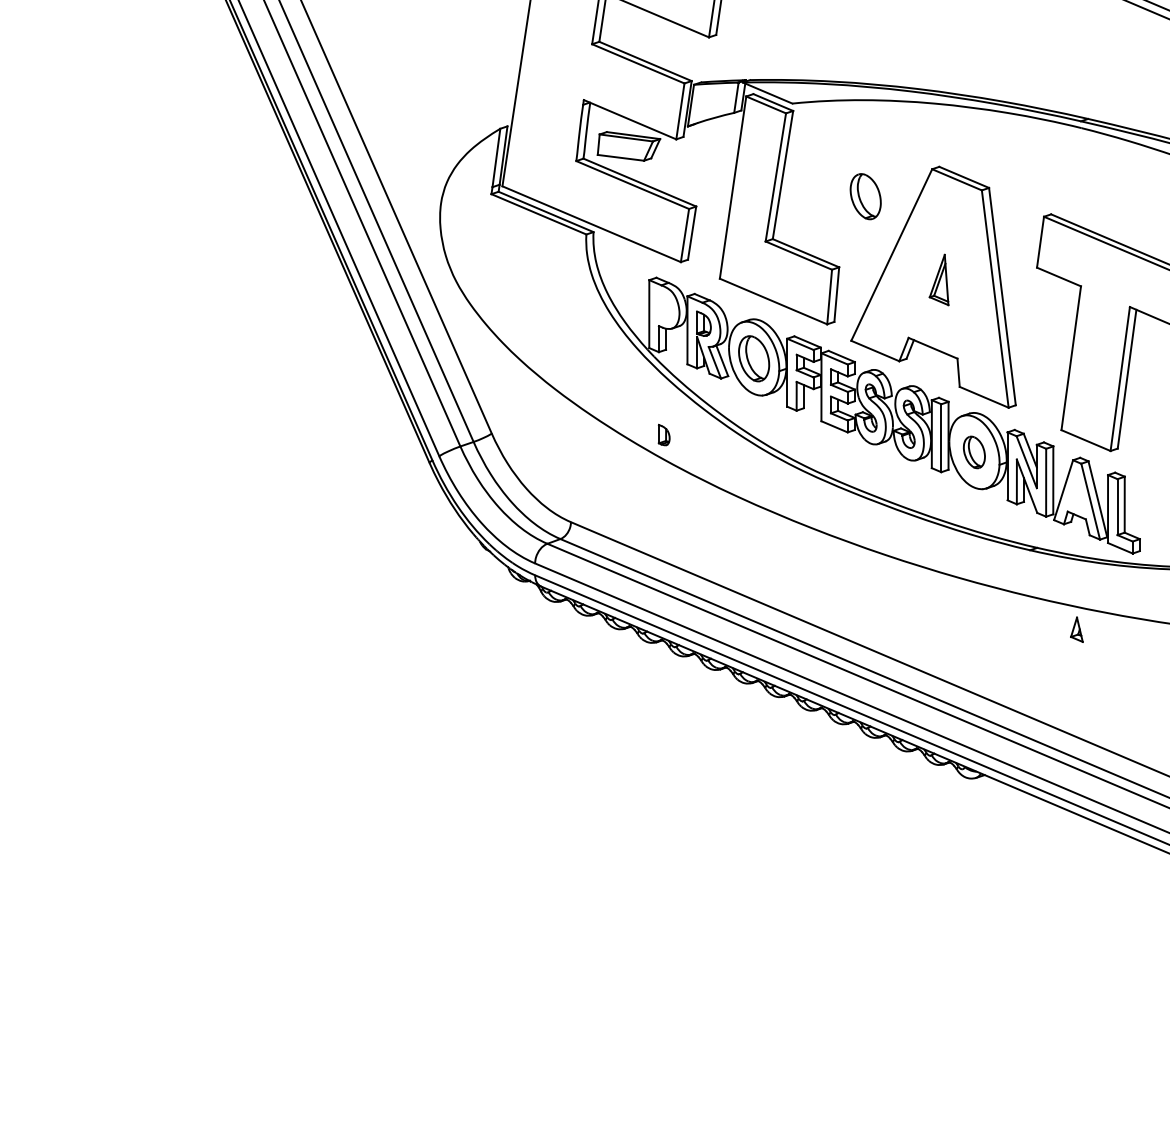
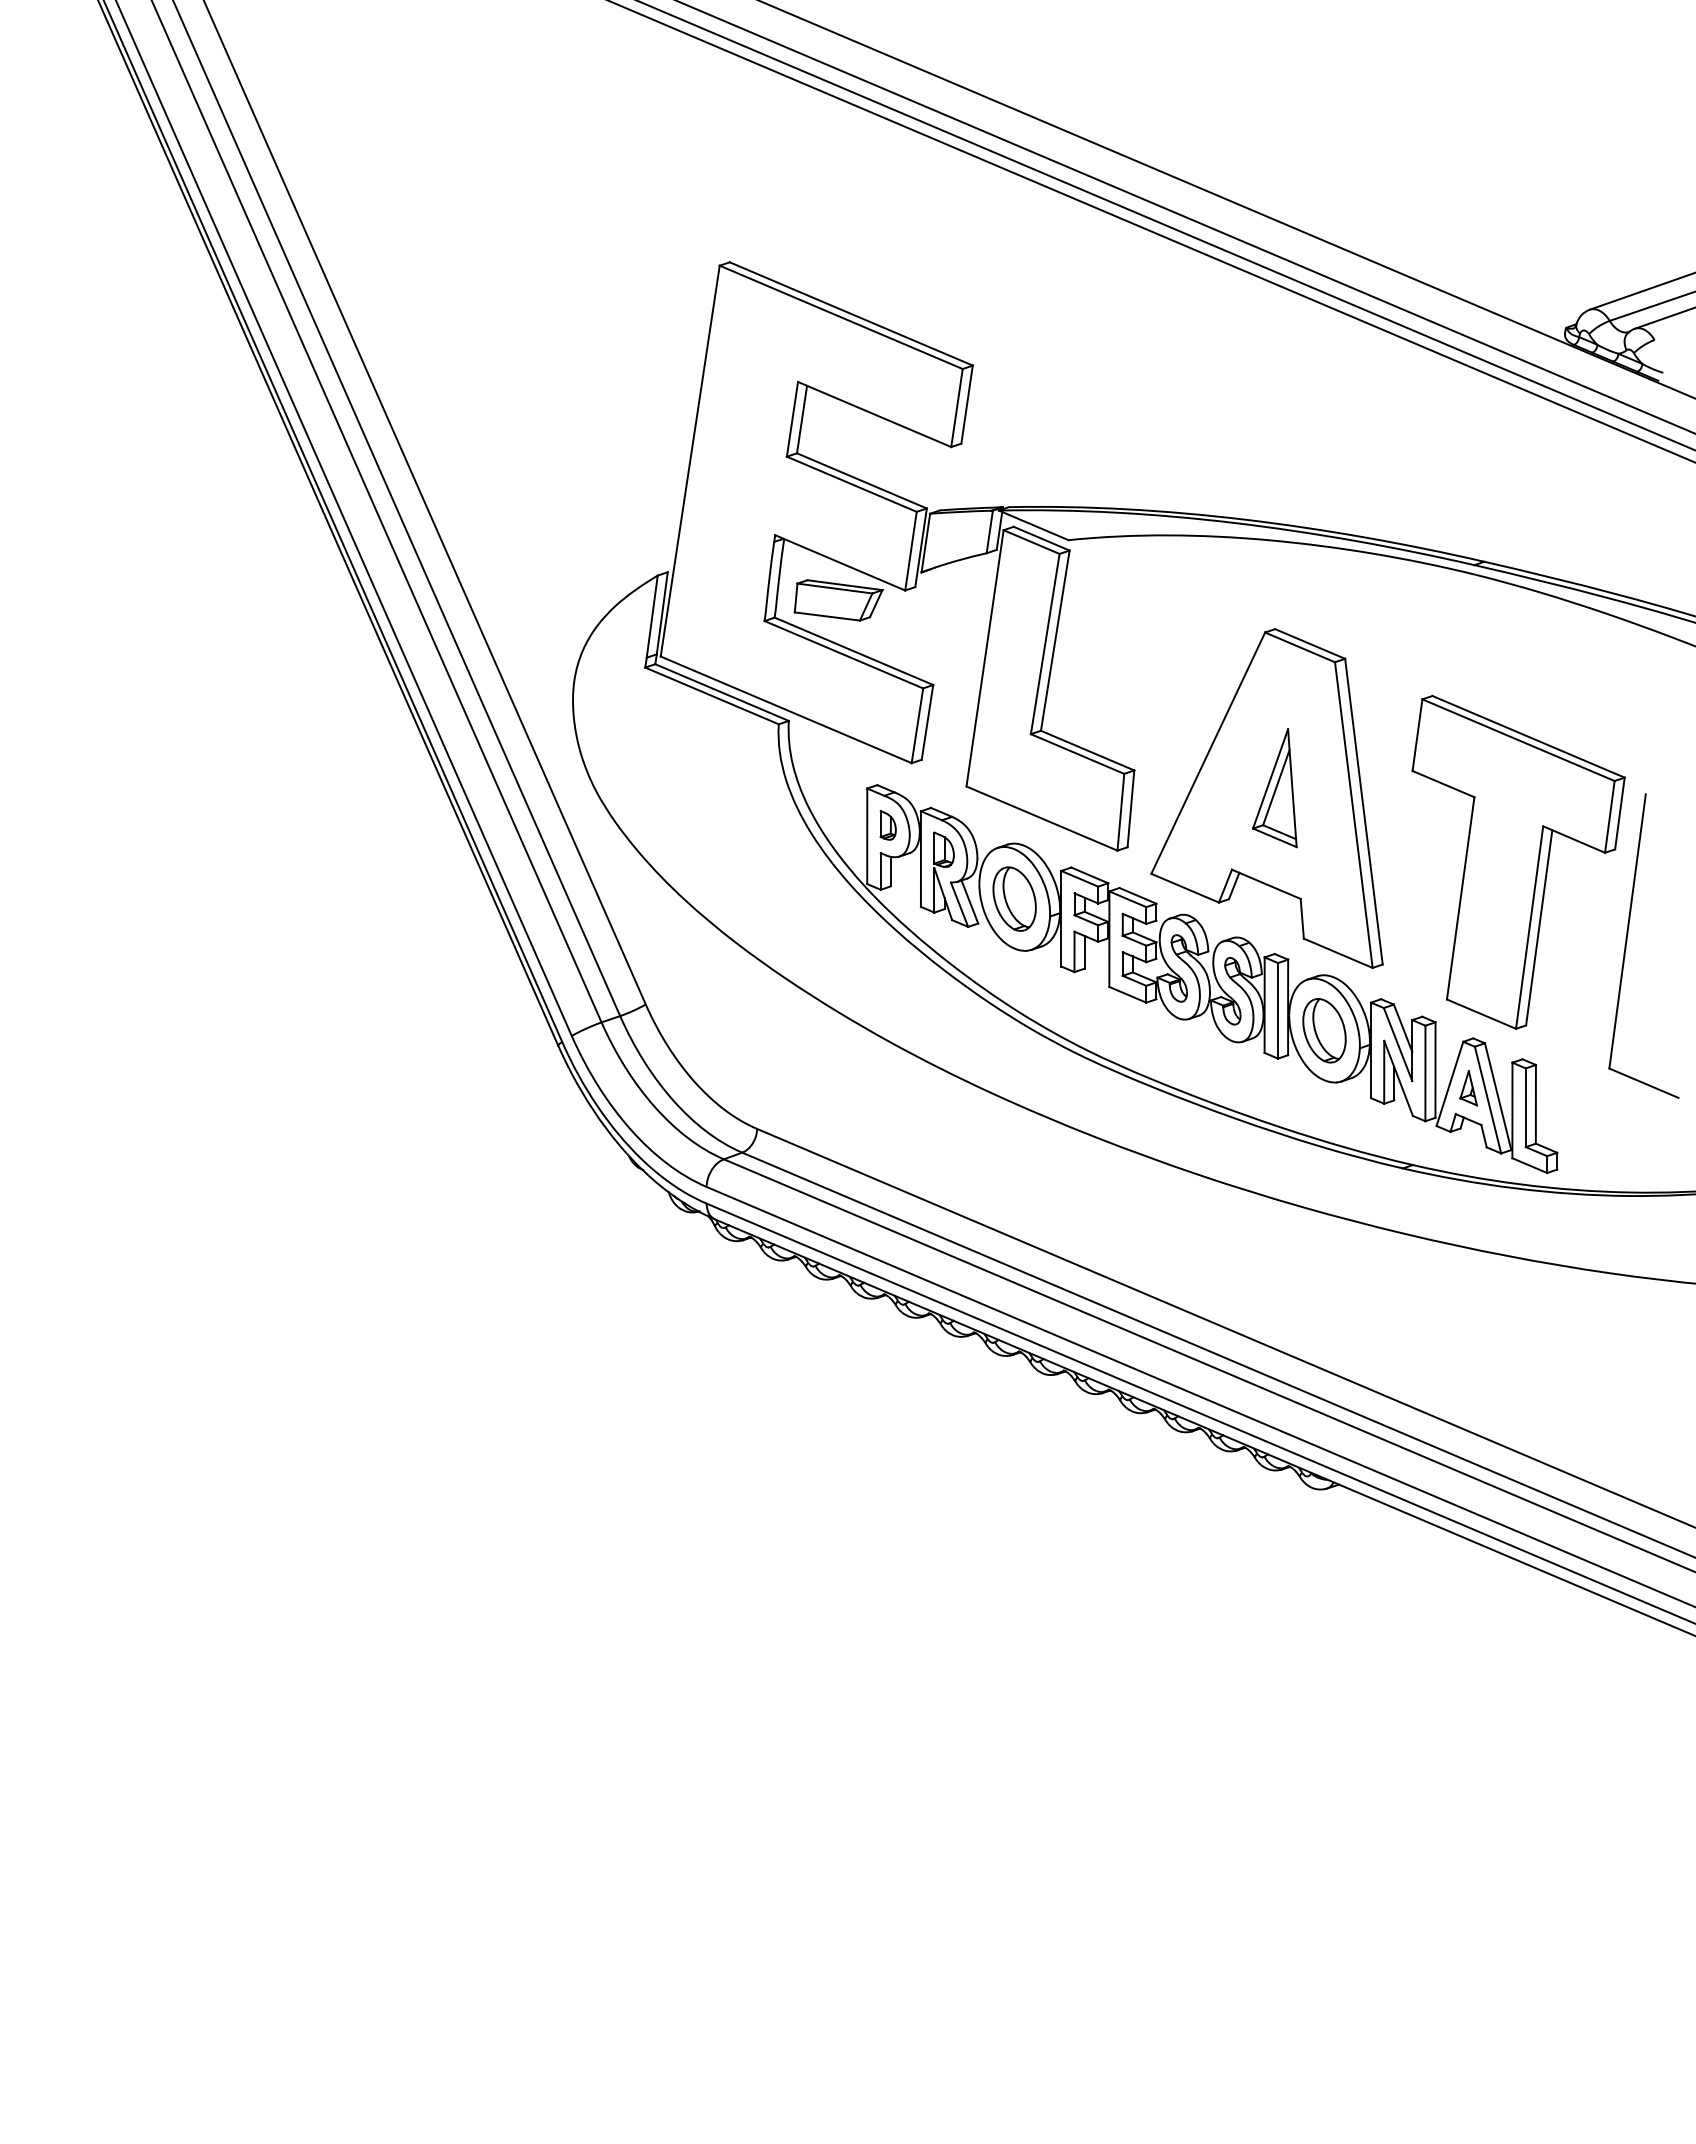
part: (865, 196) -> (1171, 670), removed
part: (938, 280) -> (1274, 788), size x1.67
part: (663, 435) -> (887, 825), moved
part: (974, 452) -> (1324, 1030), size x1.43
part: (1076, 629) -> (1468, 1088), moved

